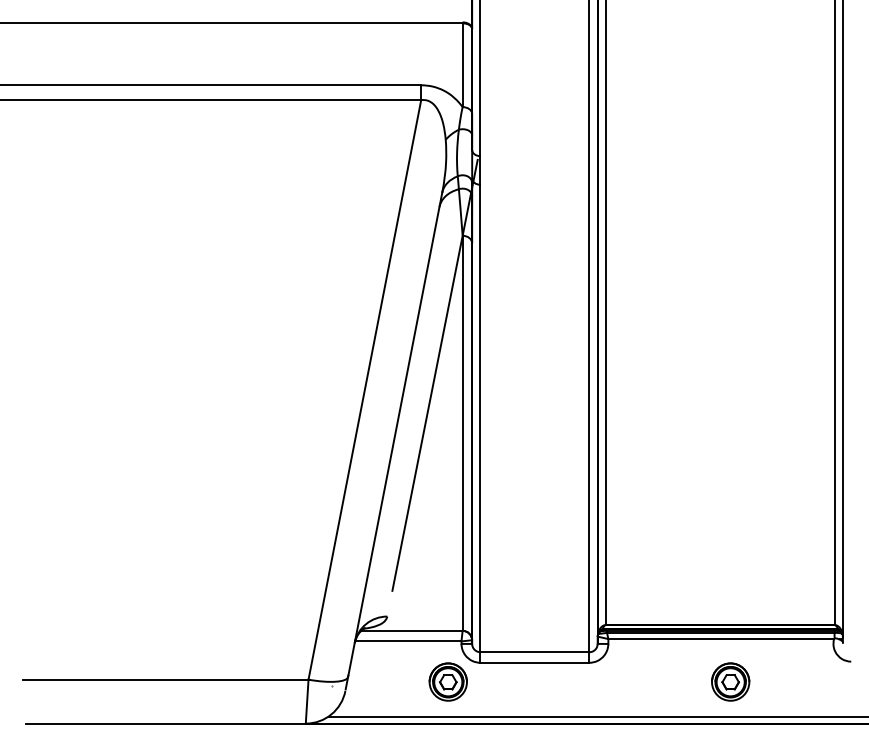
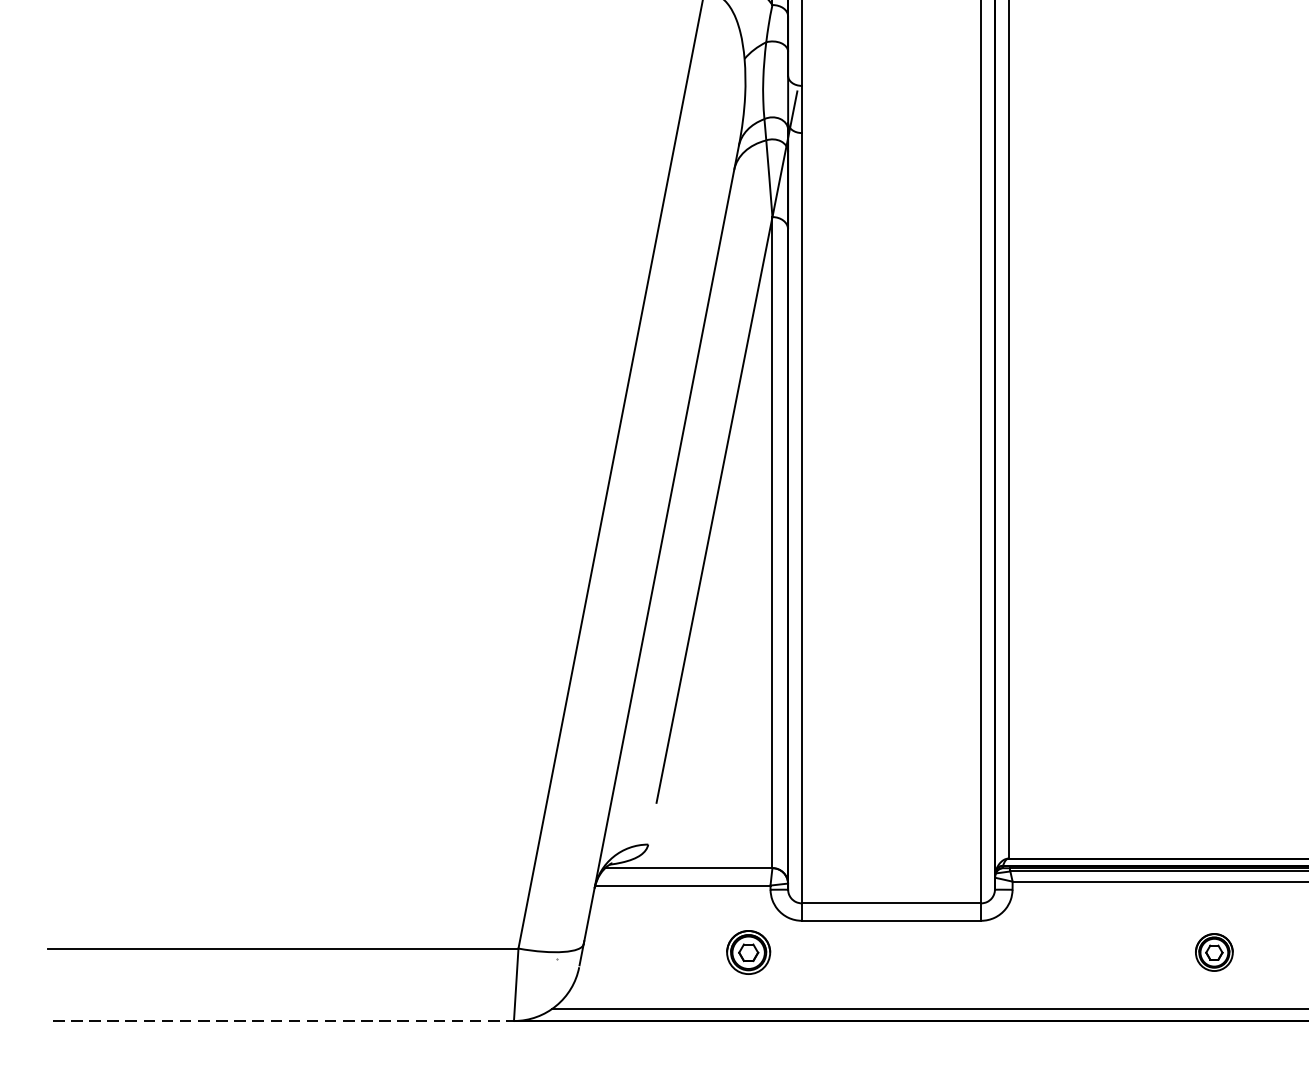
part: (447, 681) -> (747, 951), size x0.7
part: (730, 681) -> (1213, 951), size x0.6
line: (165, 723) -> (282, 1020), solid -> dashed

